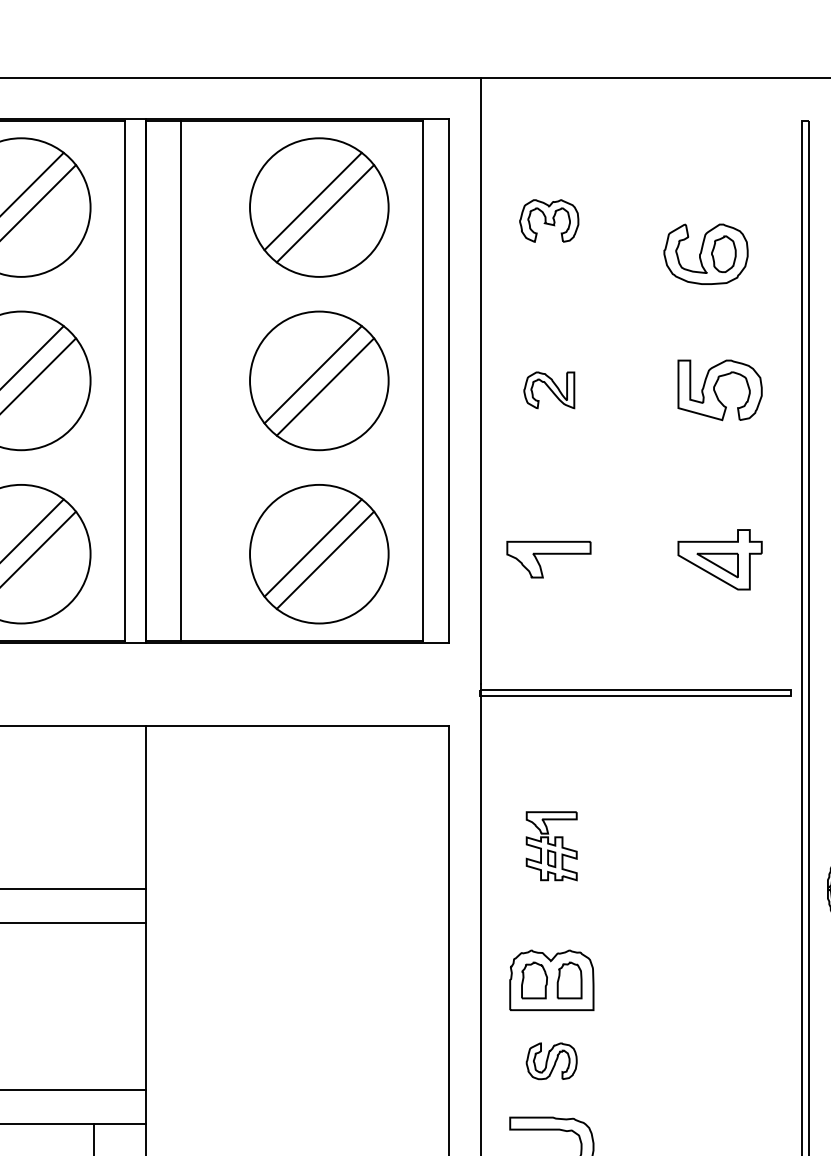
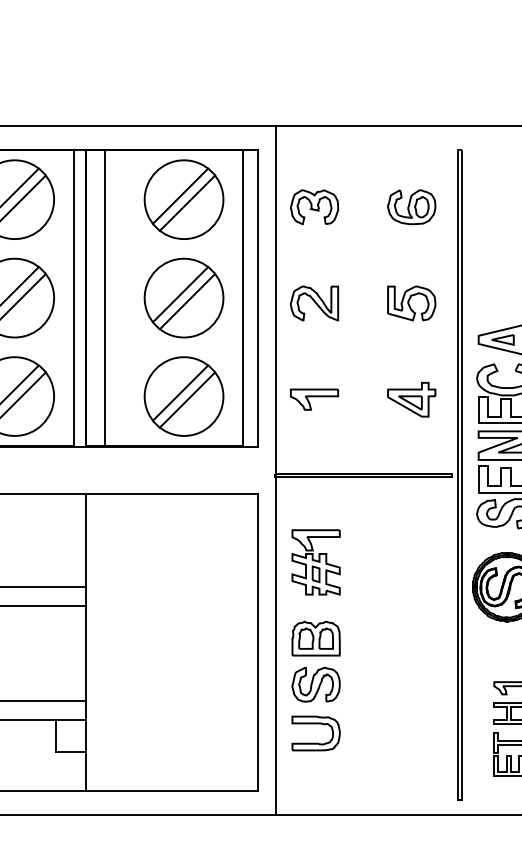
part: (548, 221) -> (314, 207), size x1.43
part: (705, 254) -> (411, 207), moved
part: (548, 390) -> (314, 303), size x1.67
part: (550, 846) -> (315, 562), size x1.67
part: (550, 1061) -> (315, 684), size x1.67

